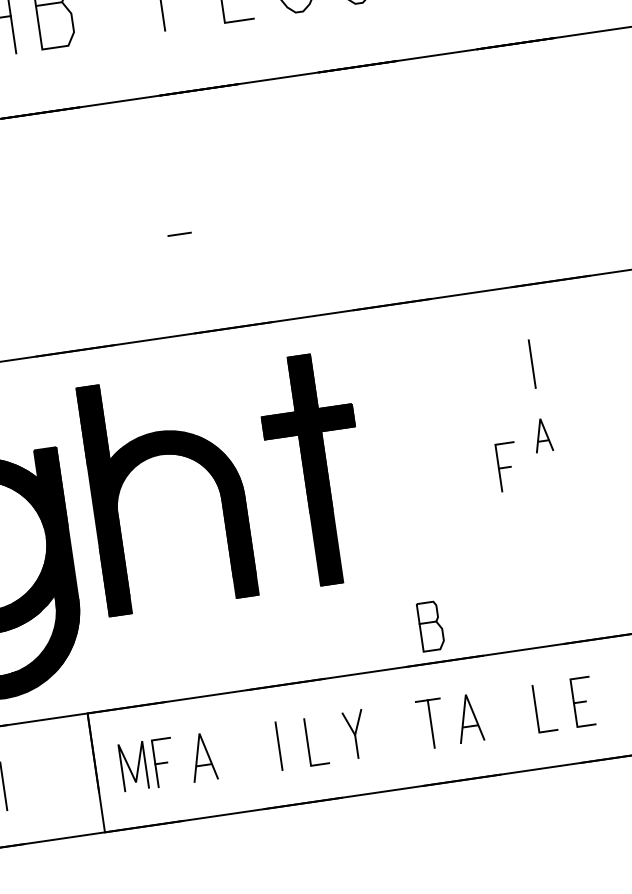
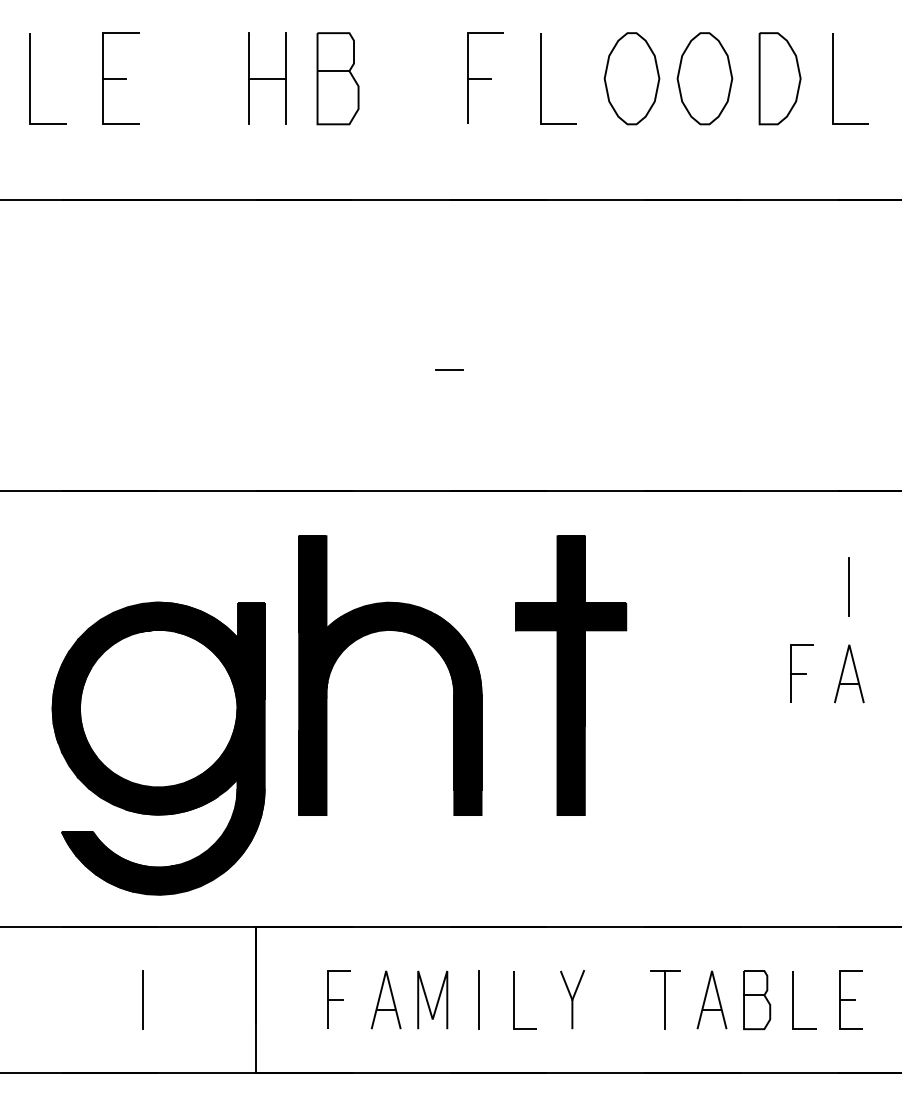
part: (542, 435) -> (849, 673), size x1.43
part: (507, 466) -> (801, 673), moved
part: (431, 626) -> (757, 1000), moved
line: (130, 768) -> (428, 1001), moved

